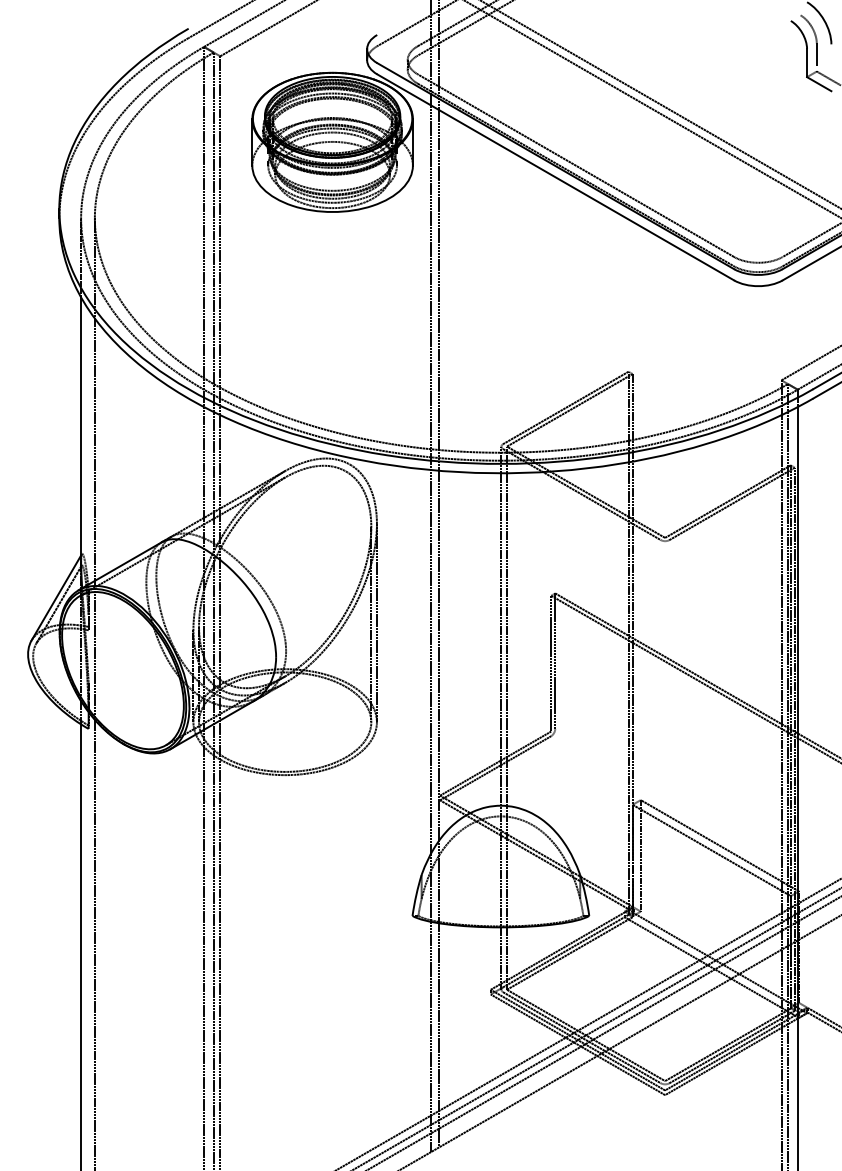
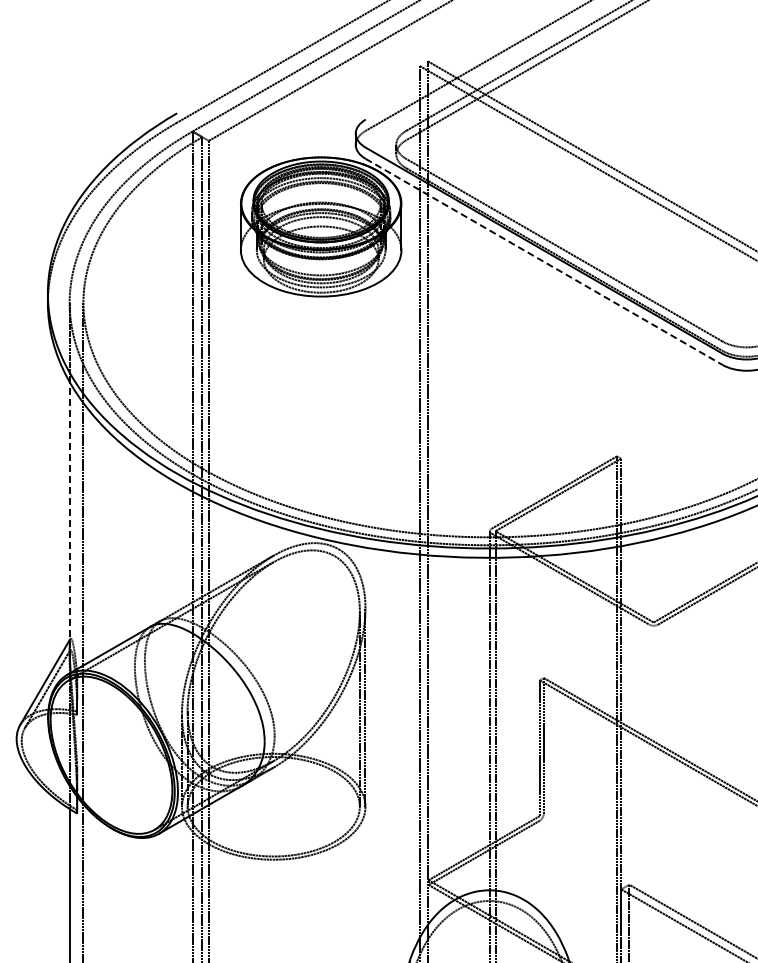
line: (556, 177) -> (545, 262), solid -> dashed
line: (81, 430) -> (70, 515), solid -> dashed

